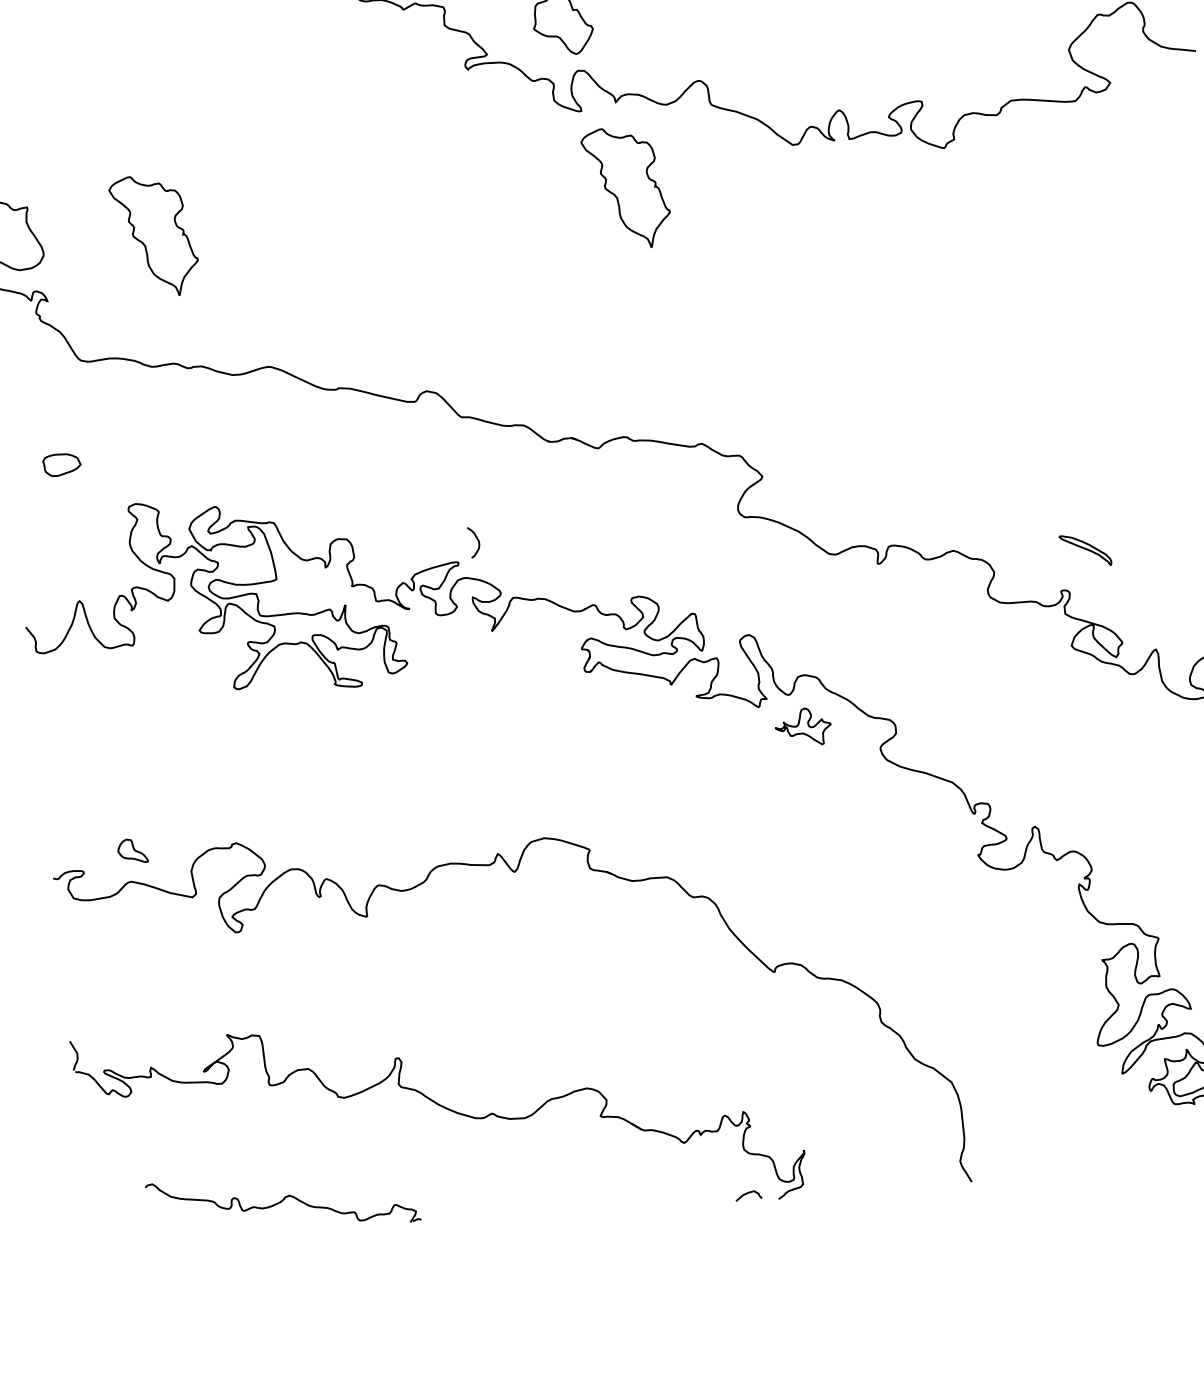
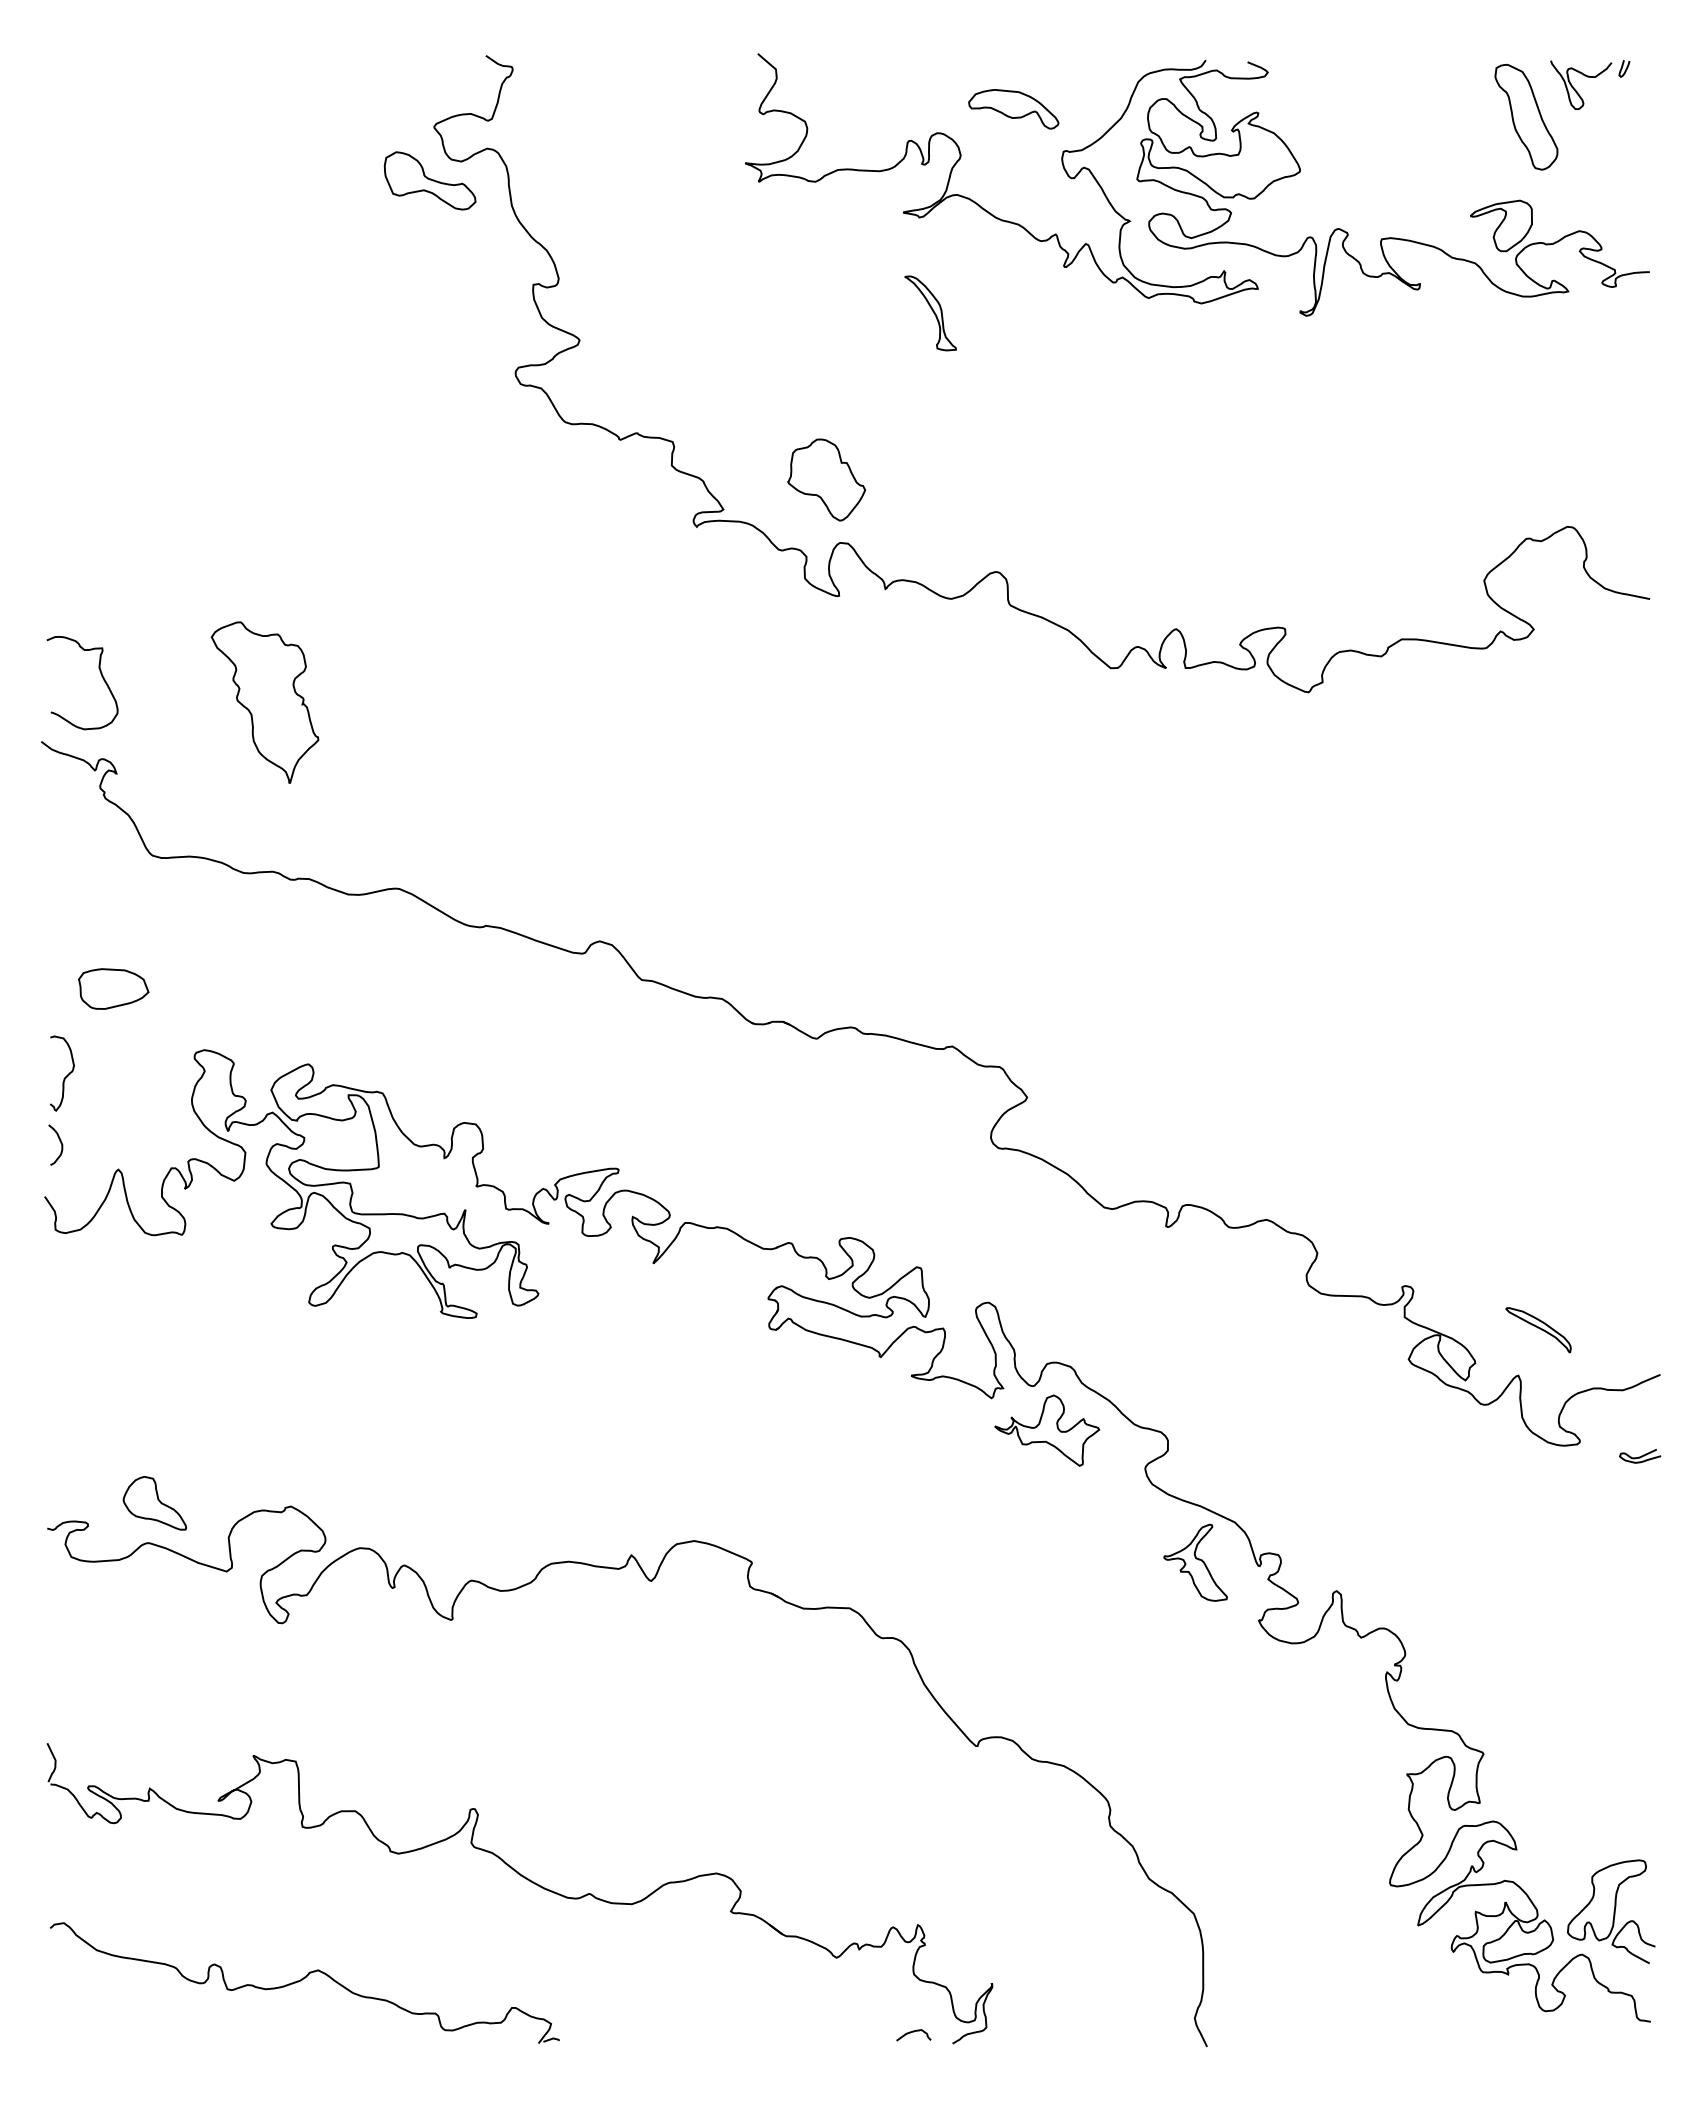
part: (626, 188) -> (887, 702), removed
part: (61, 464) -> (113, 988), size x1.43
curve: (32, 534) -> (65, 1076), added
curve: (476, 539) -> (59, 1141), moved
part: (1085, 550) -> (1538, 1330), moved
part: (802, 727) -> (1046, 1430), size x1.43
part: (925, 815) -> (1195, 1562), added
part: (132, 851) -> (154, 1503), size x1.67
part: (283, 1202) -> (304, 1982), size x1.43

